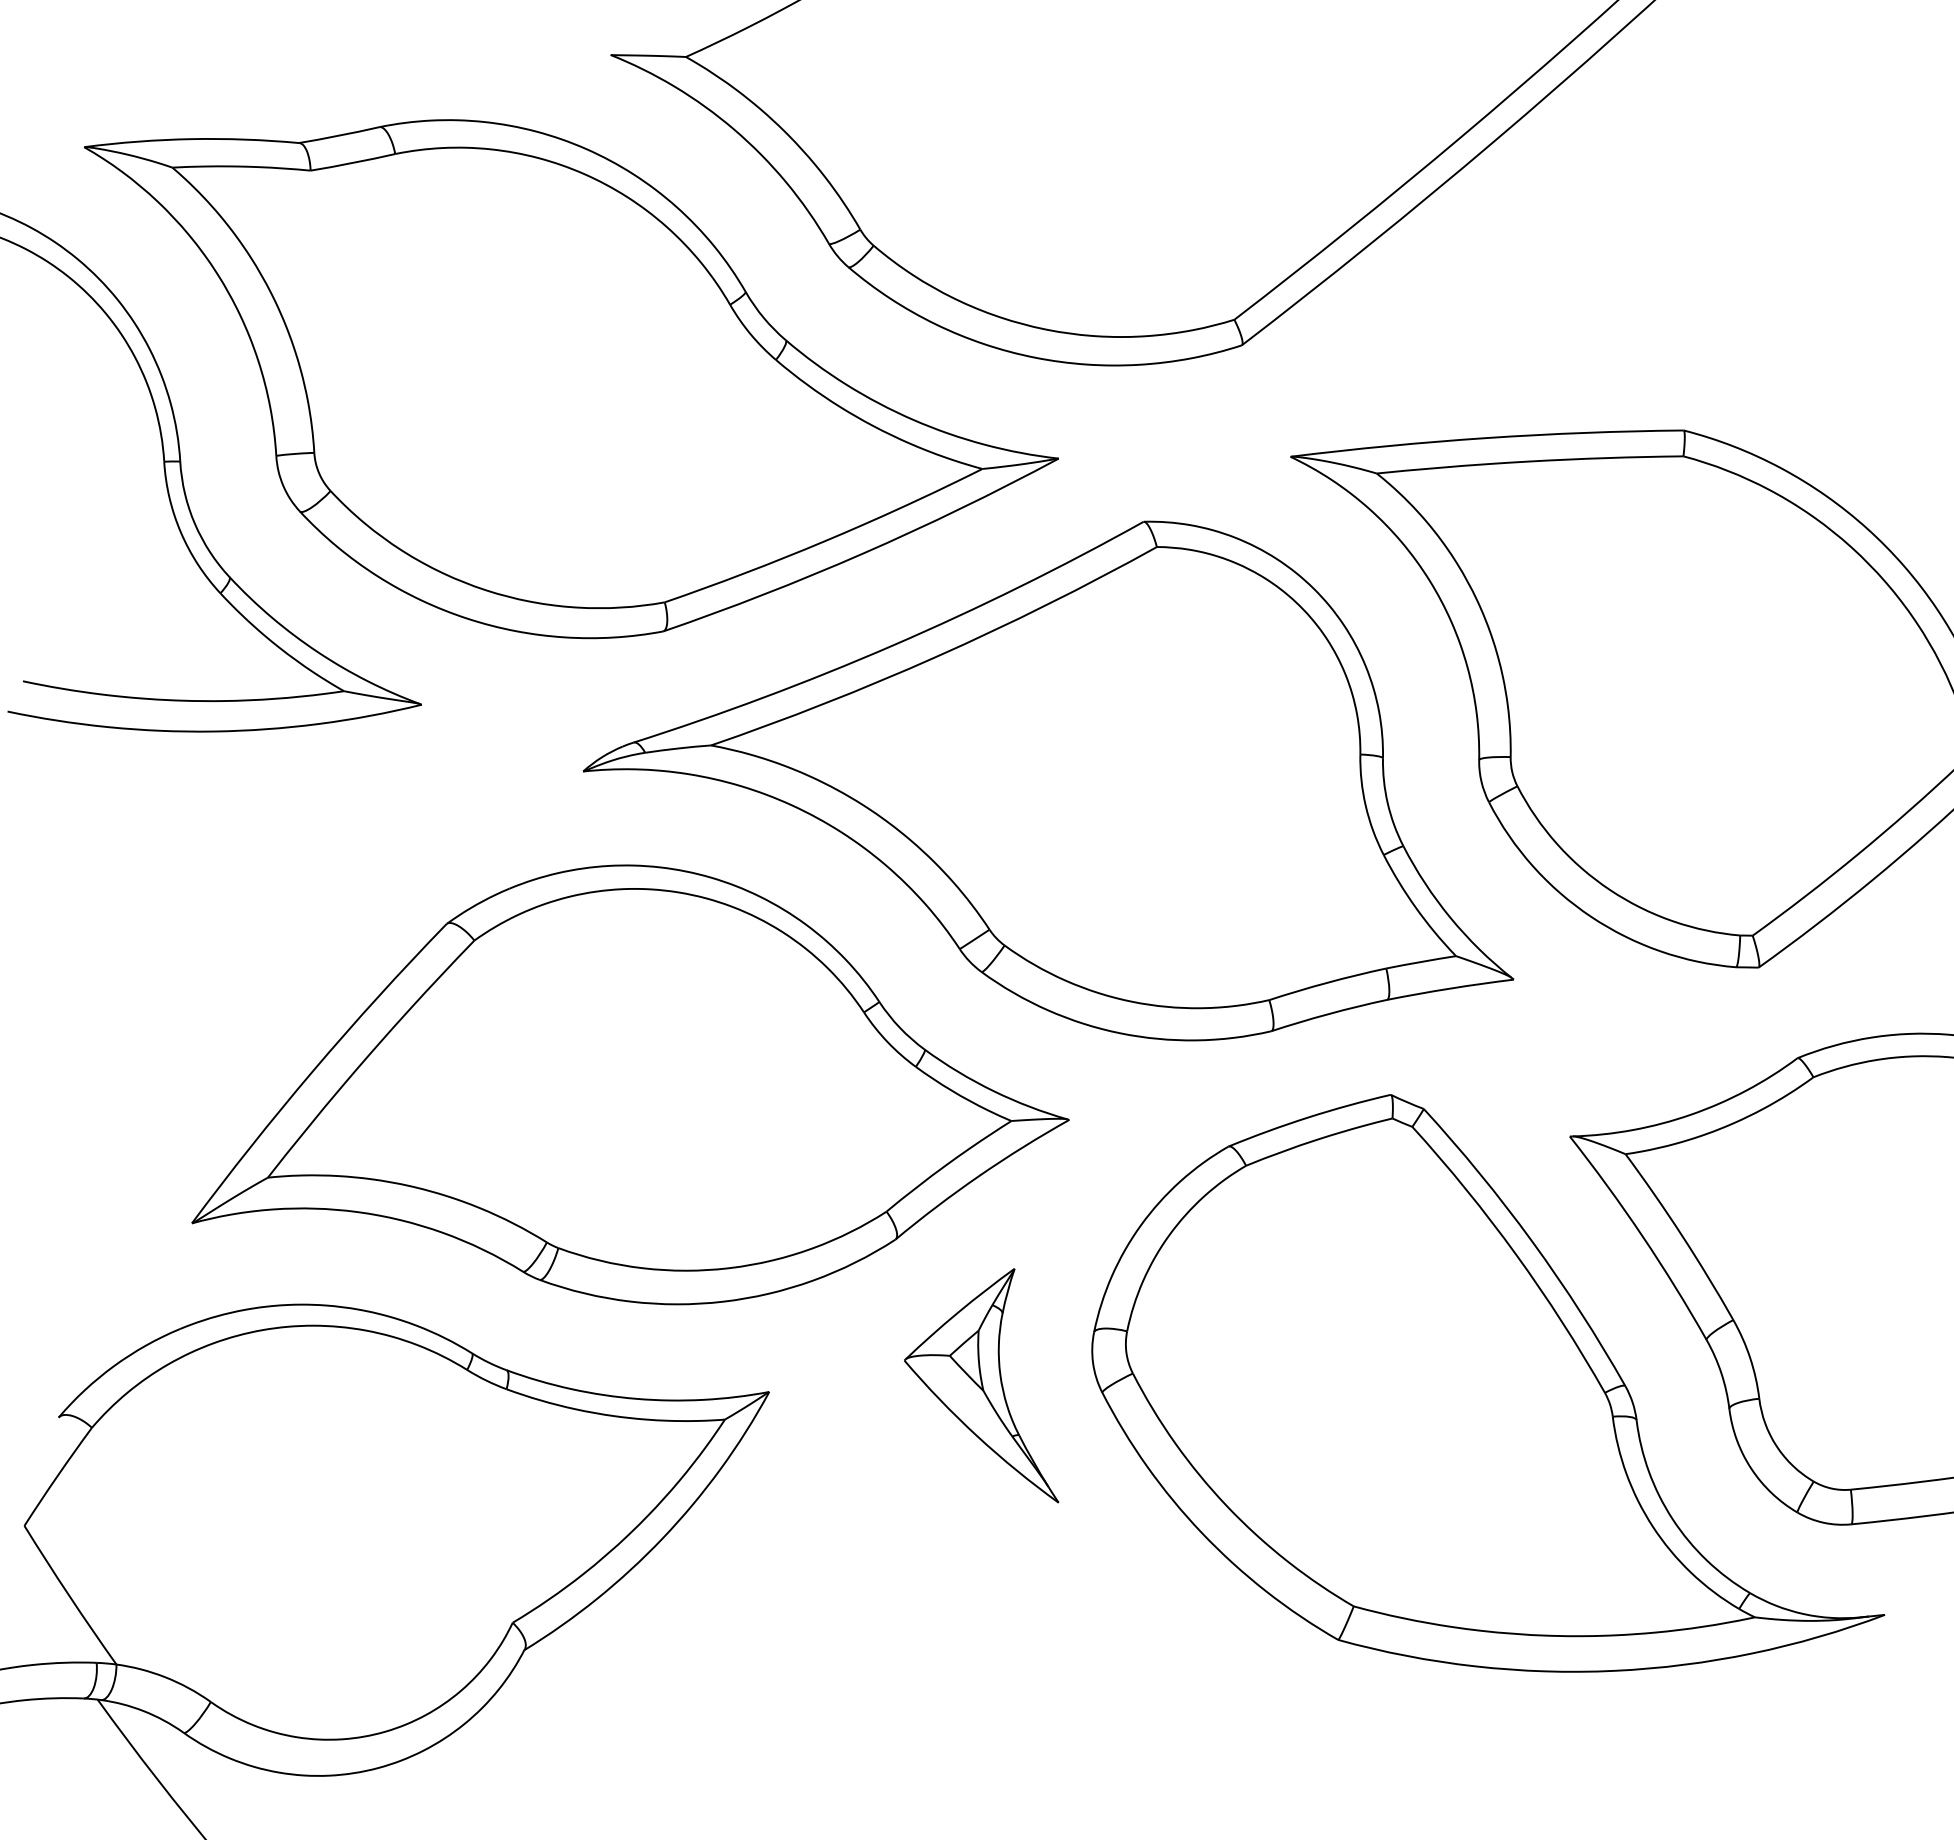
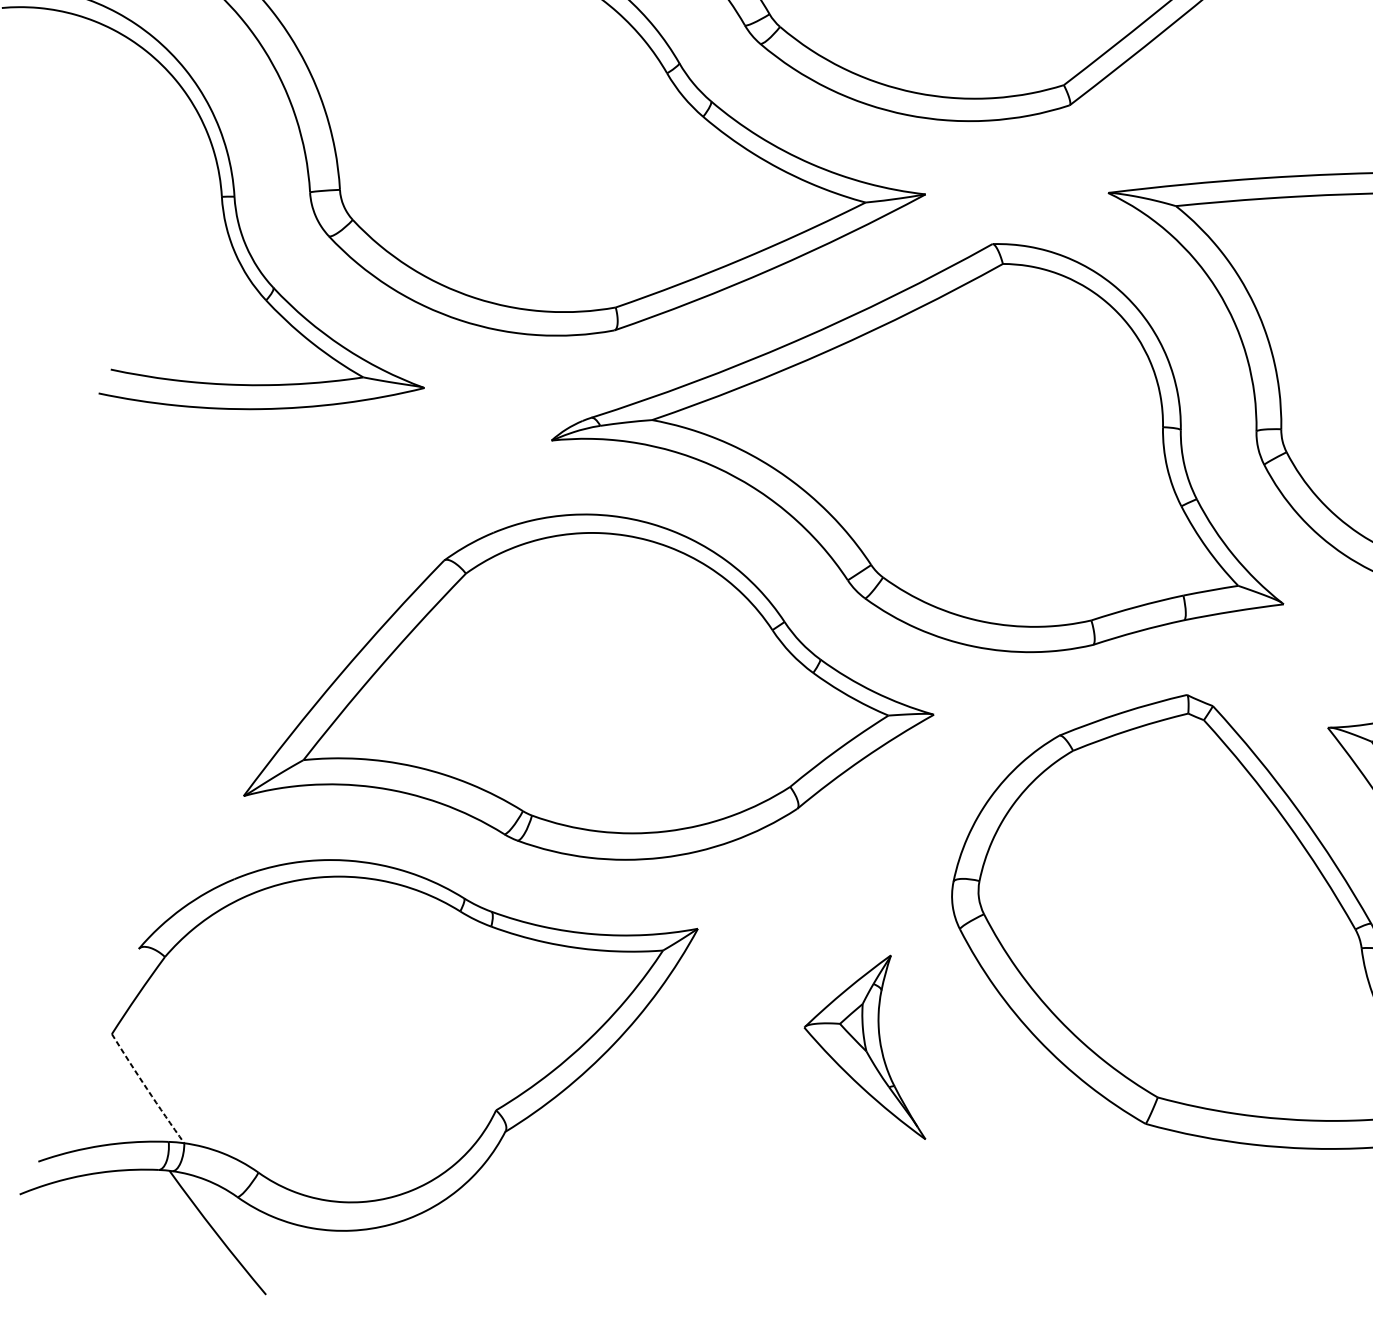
part: (981, 1385) -> (864, 1047), moved
arc: (69, 1595) -> (147, 1088), solid -> dashed

